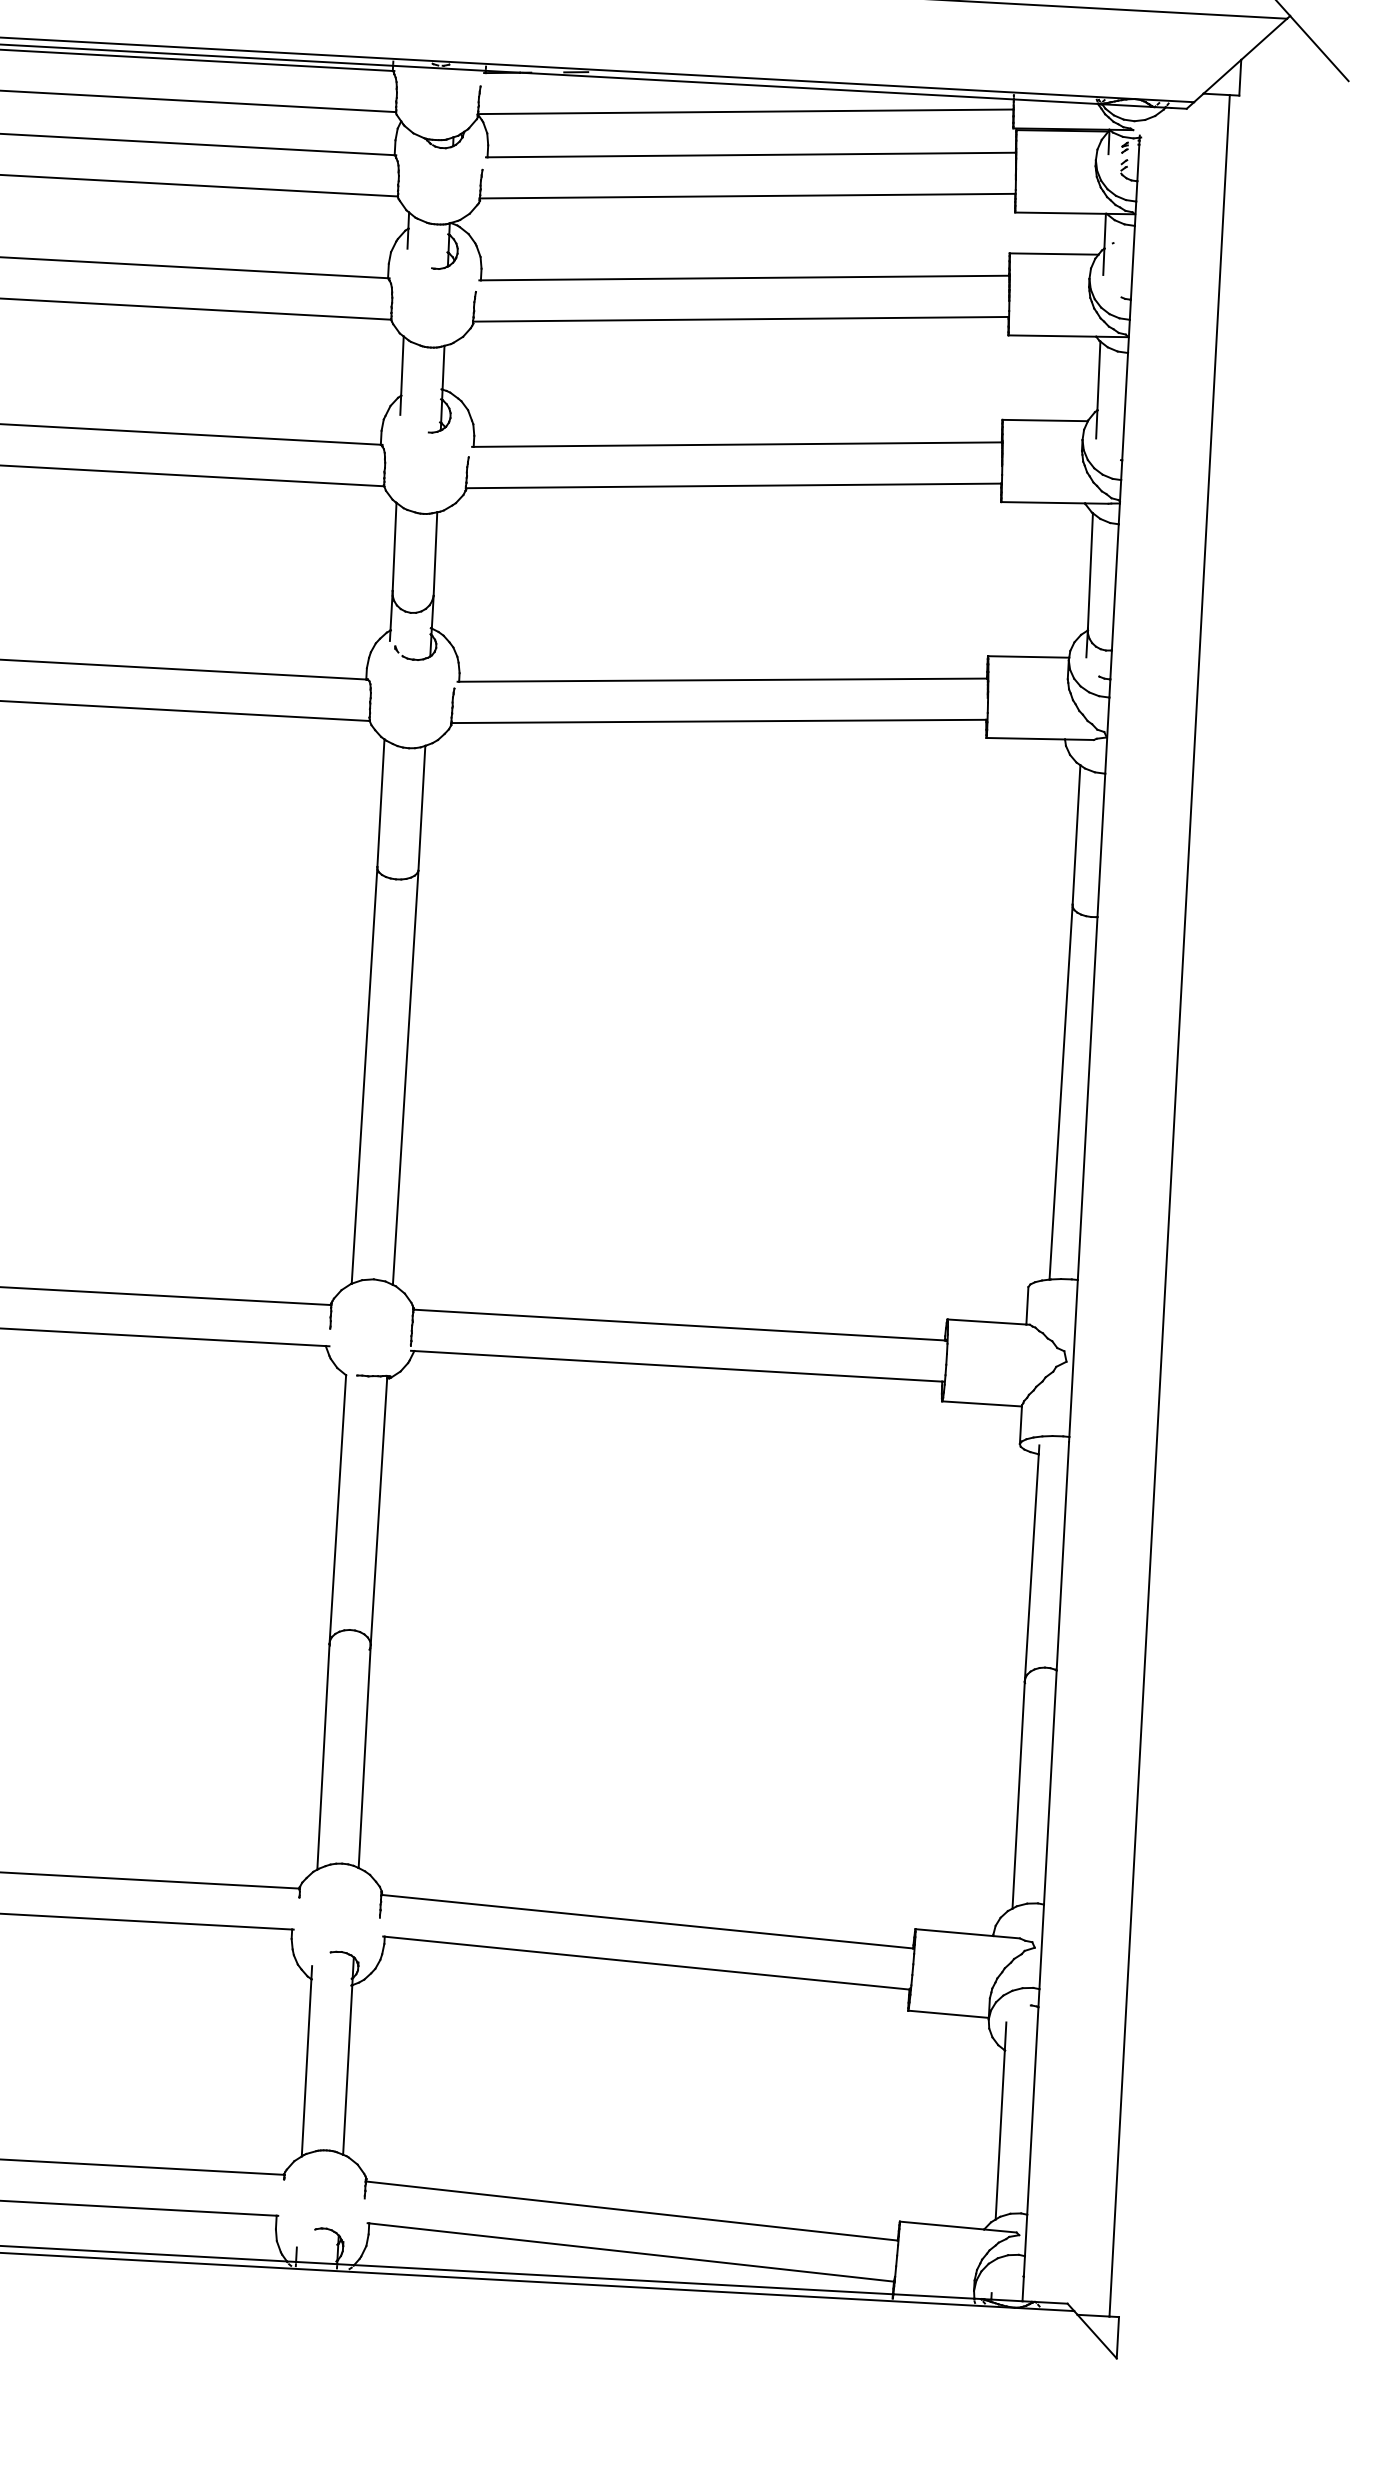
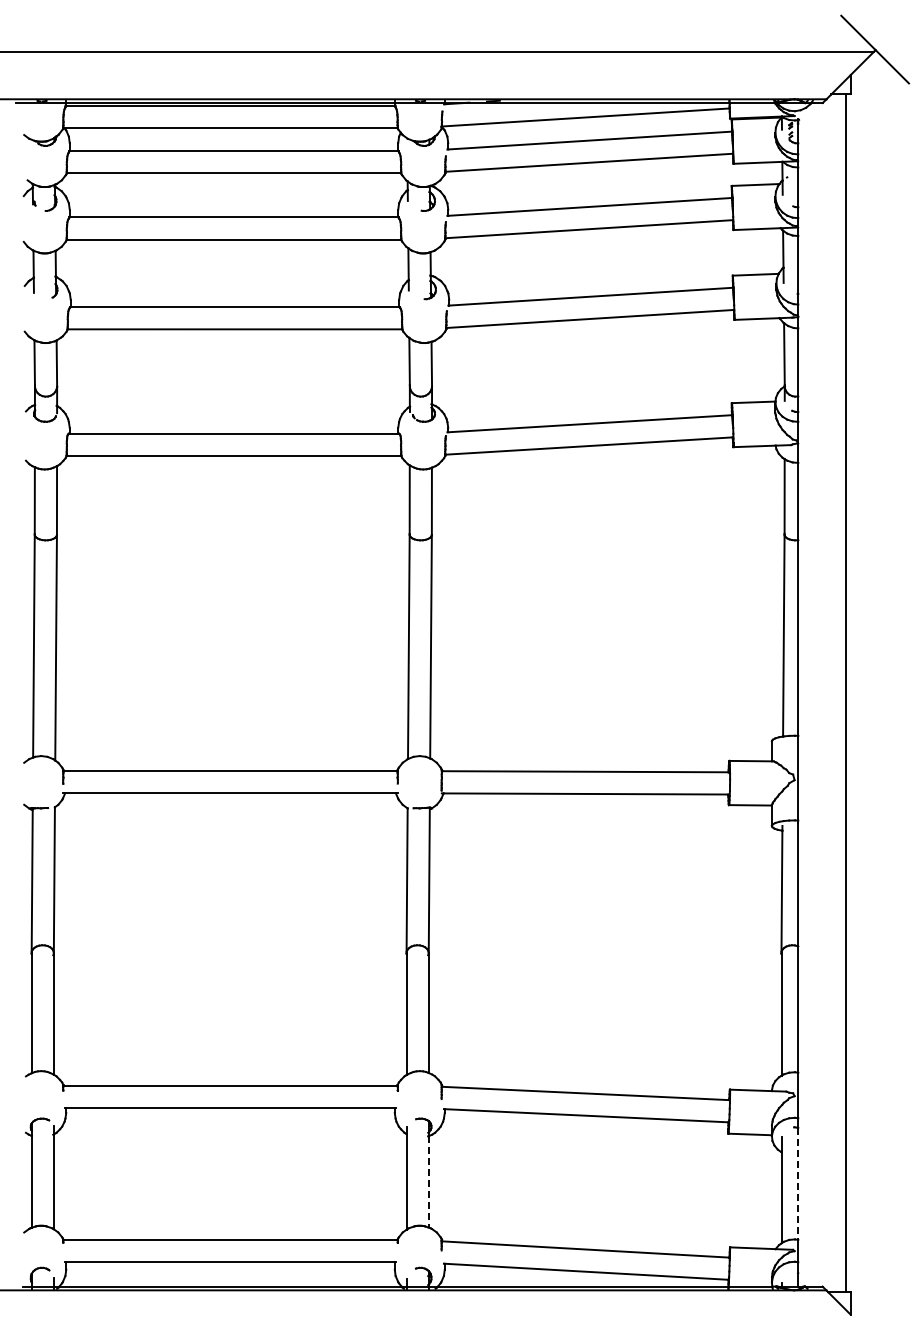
line: (347, 2069) -> (428, 1181), solid -> dashed
line: (1033, 2111) -> (798, 1184), solid -> dashed

